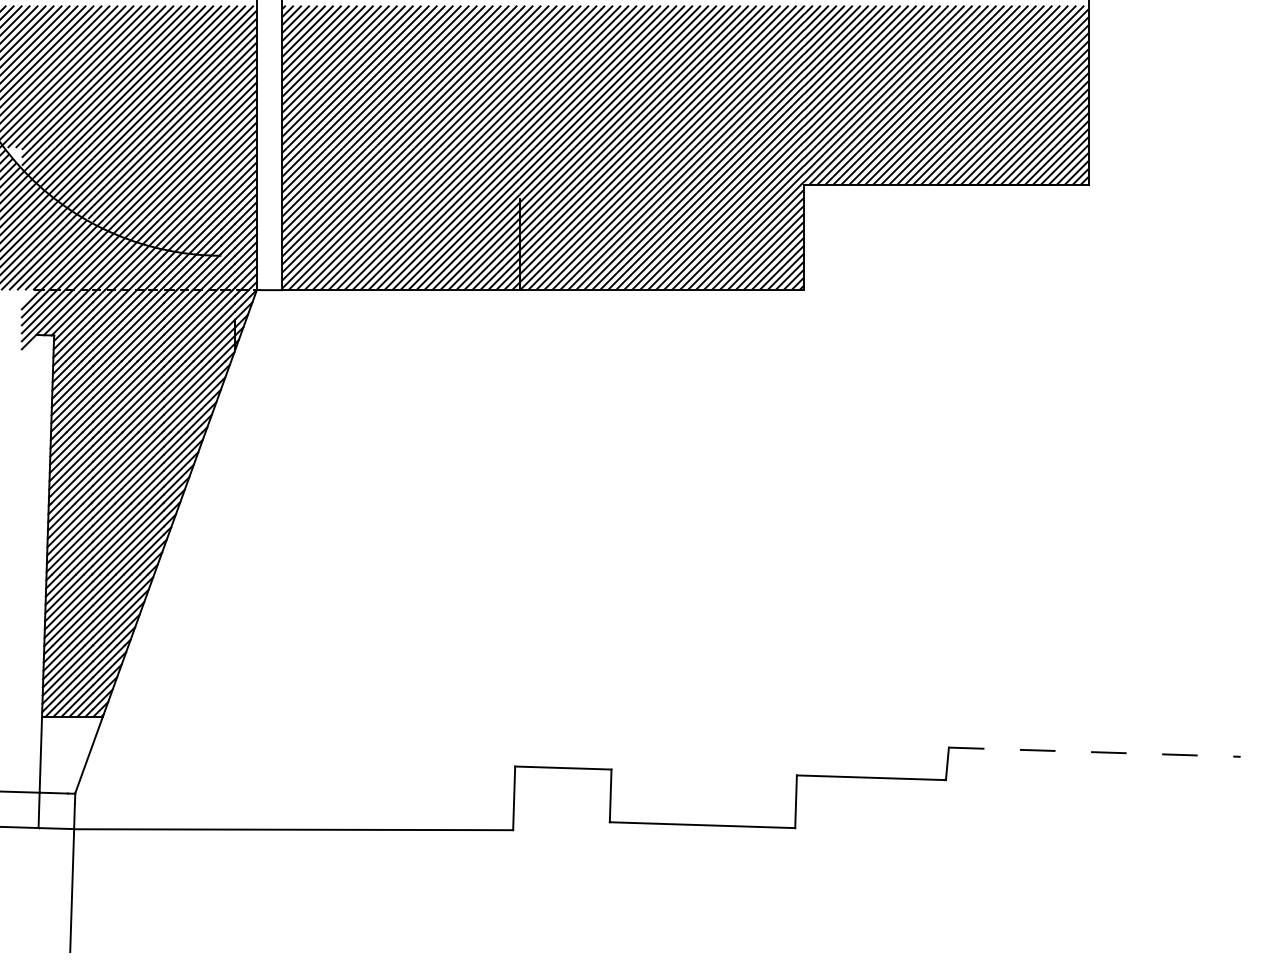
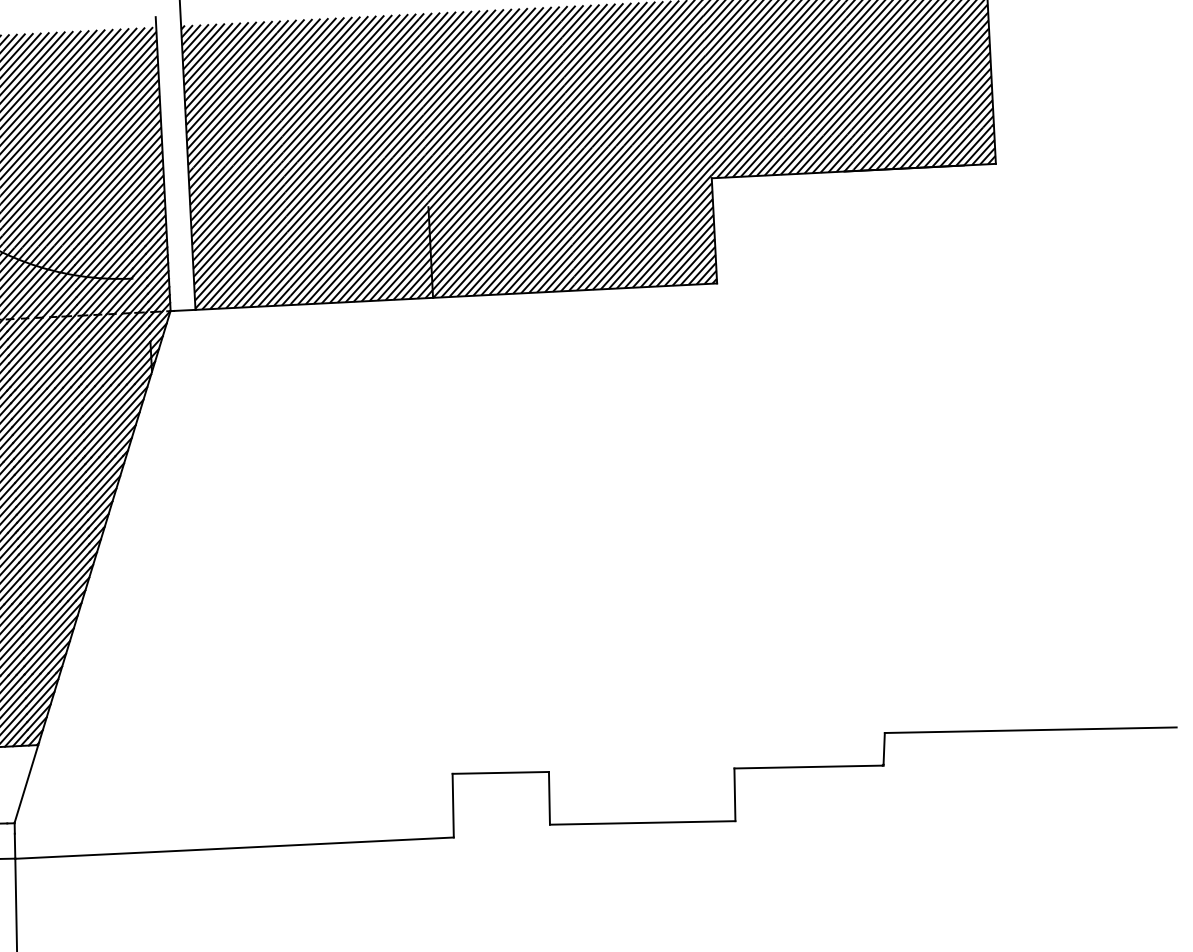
line: (1094, 752) -> (1030, 730), dashed -> solid

